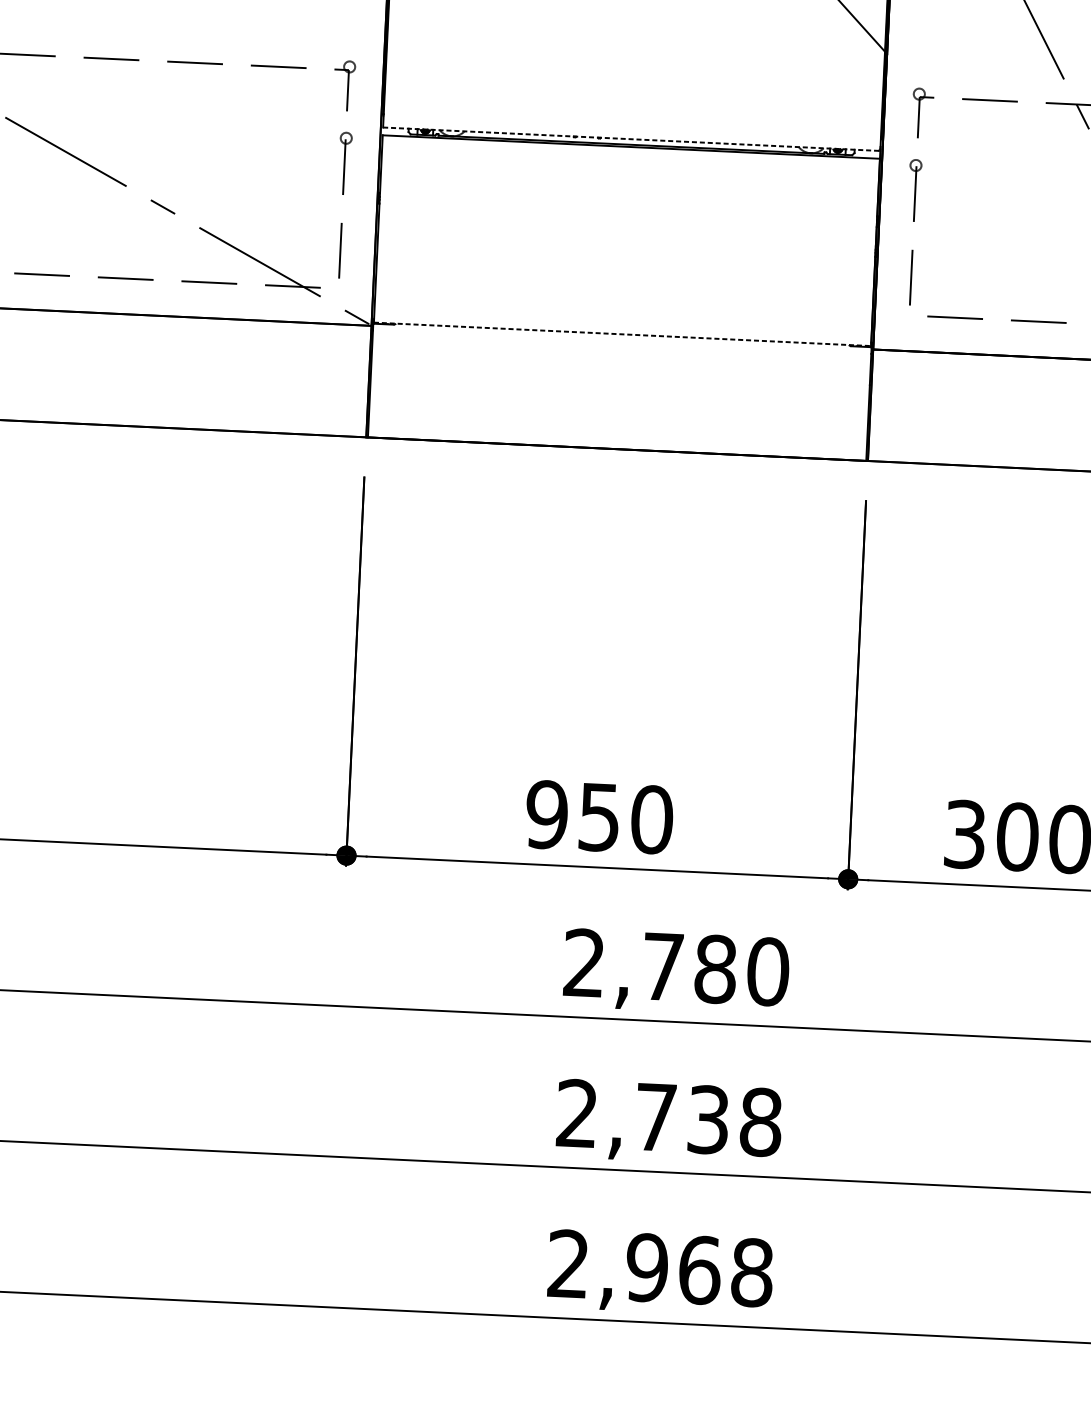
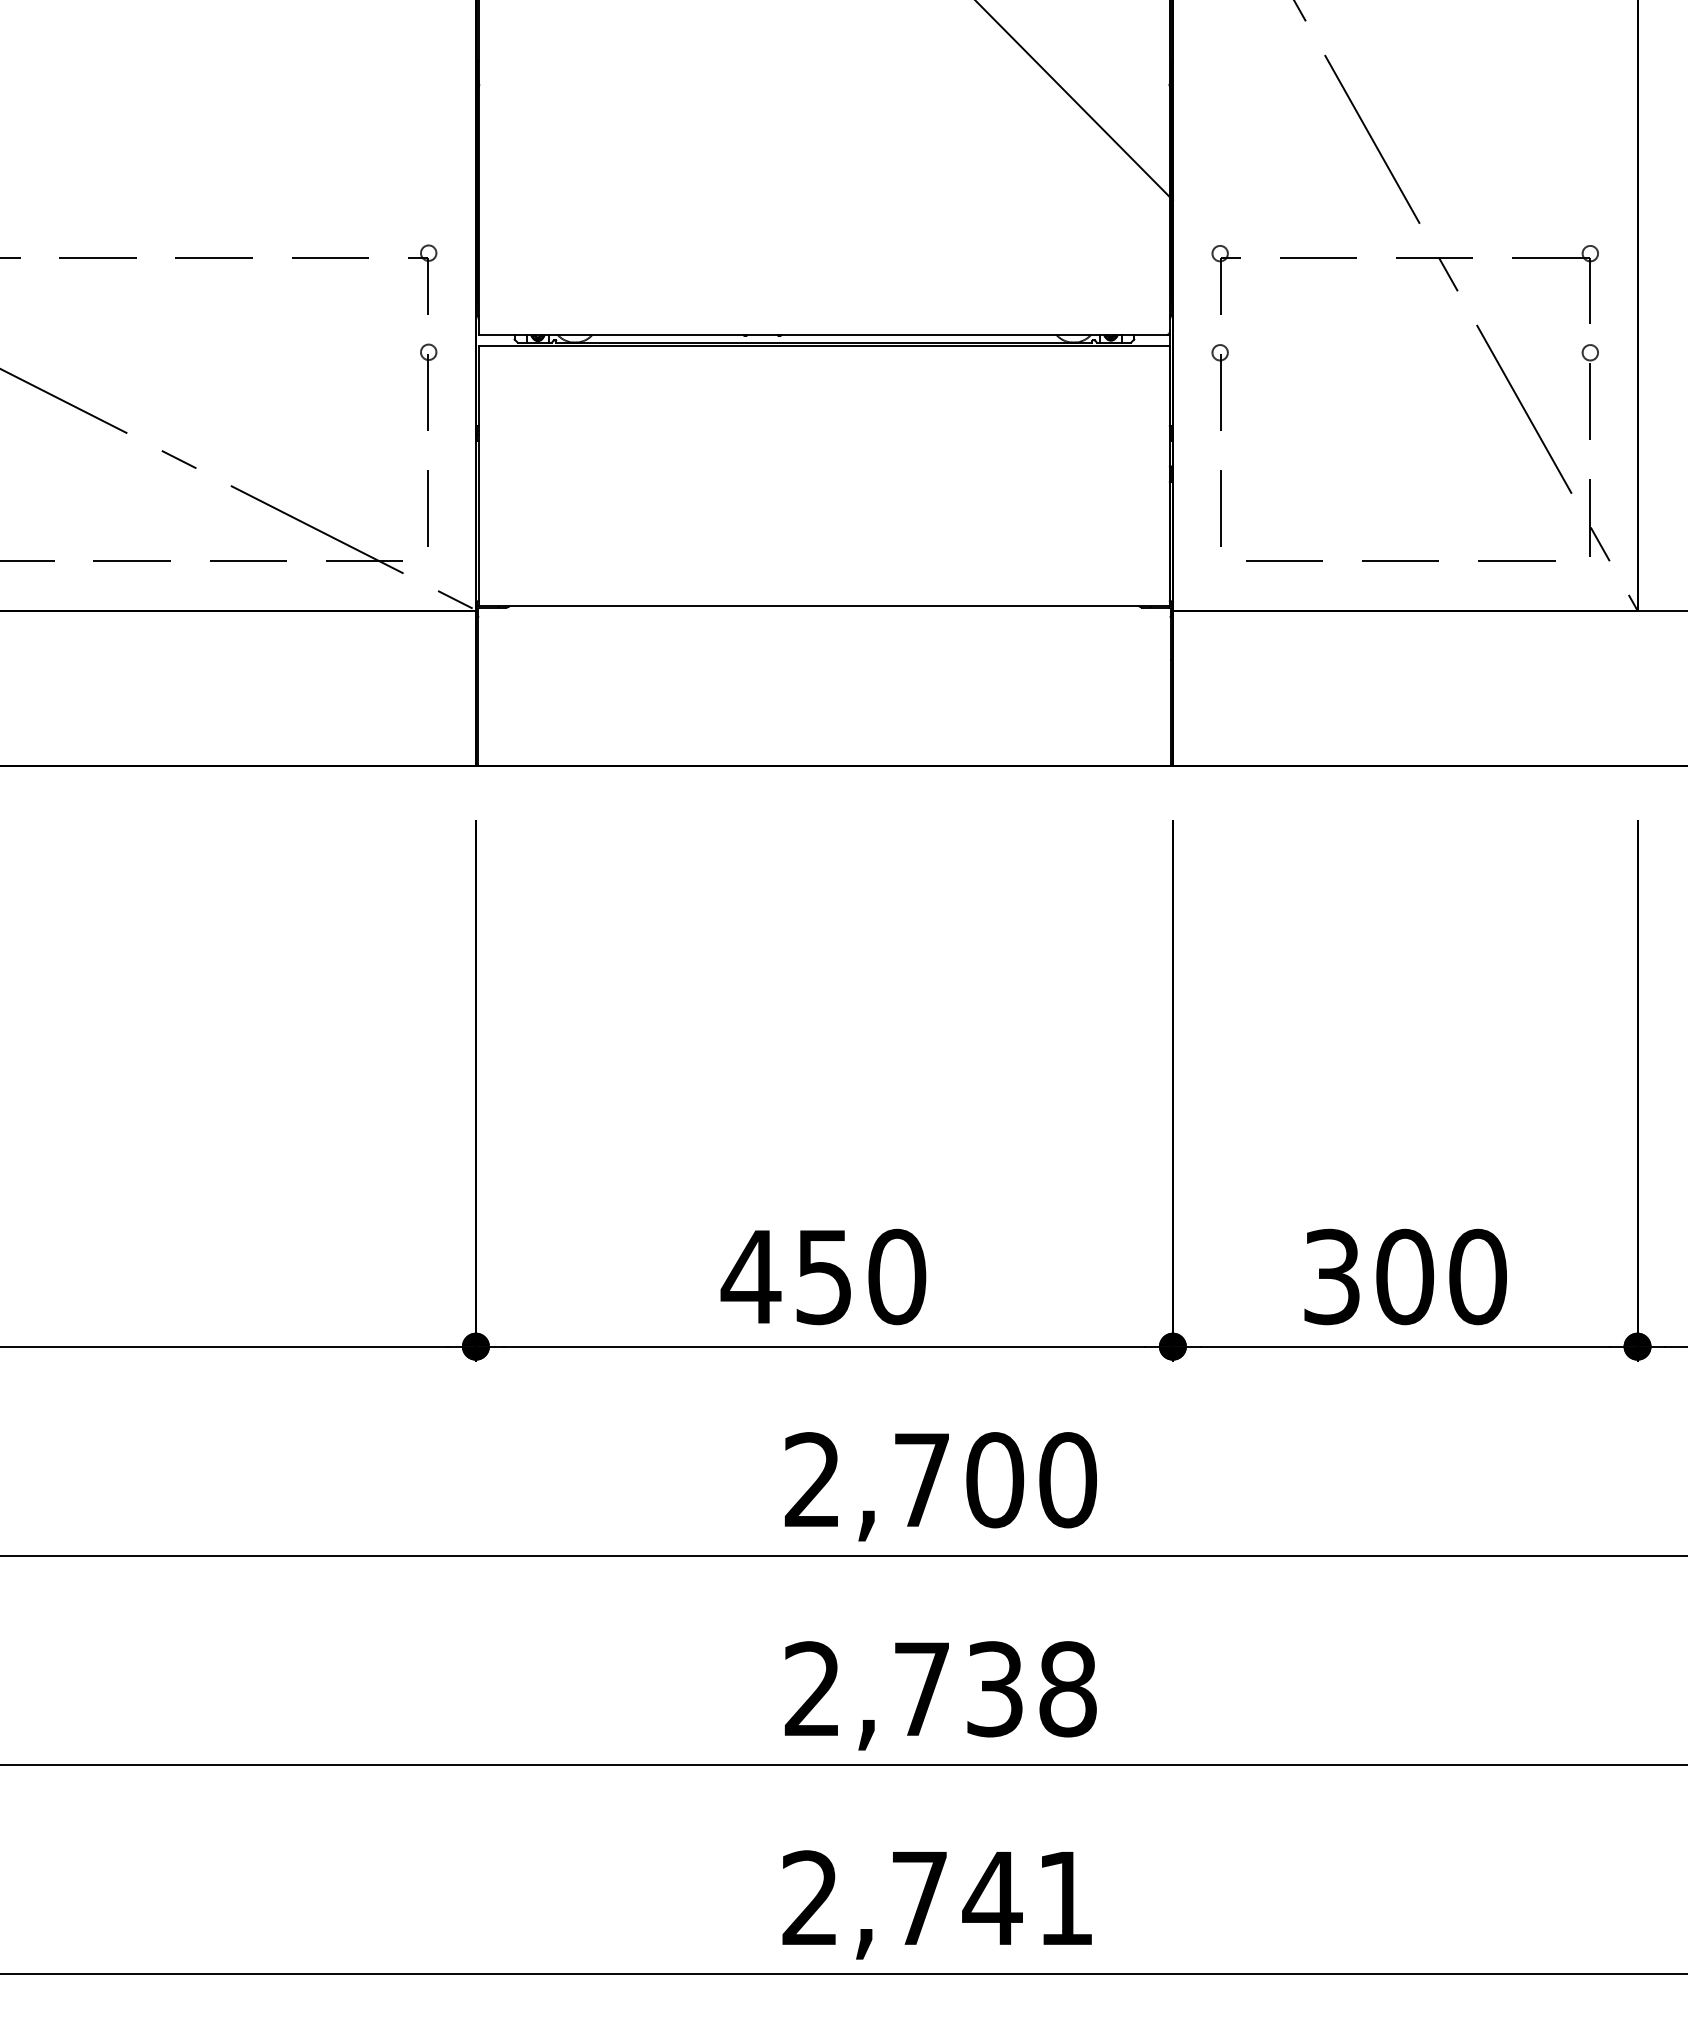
line: (631, 138) -> (824, 334), dashed -> solid
line: (622, 334) -> (824, 606), dashed -> solid
text: (546, 814) -> (750, 1276), 950 -> 450
text: (715, 969) -> (995, 1480), 2,780 -> 2,700
text: (699, 1270) -> (992, 1898), 2,968 -> 2,741

